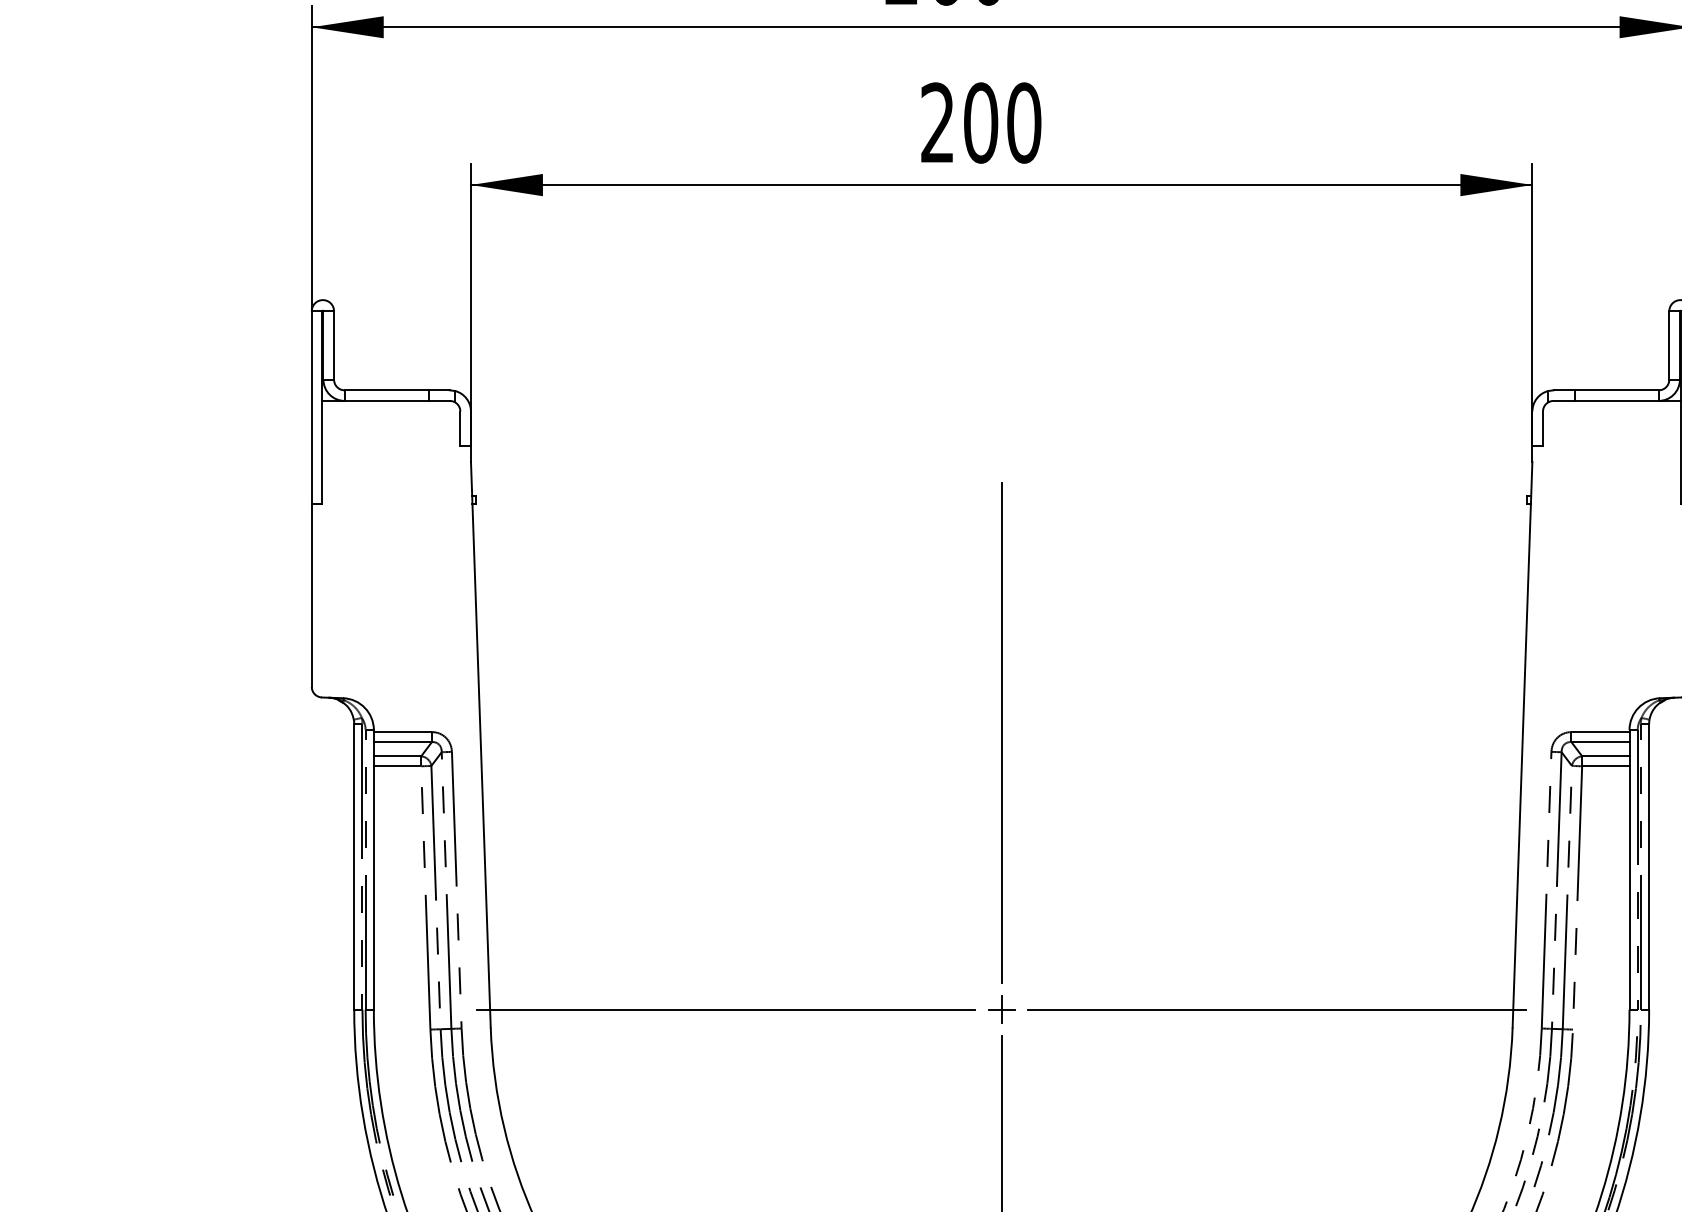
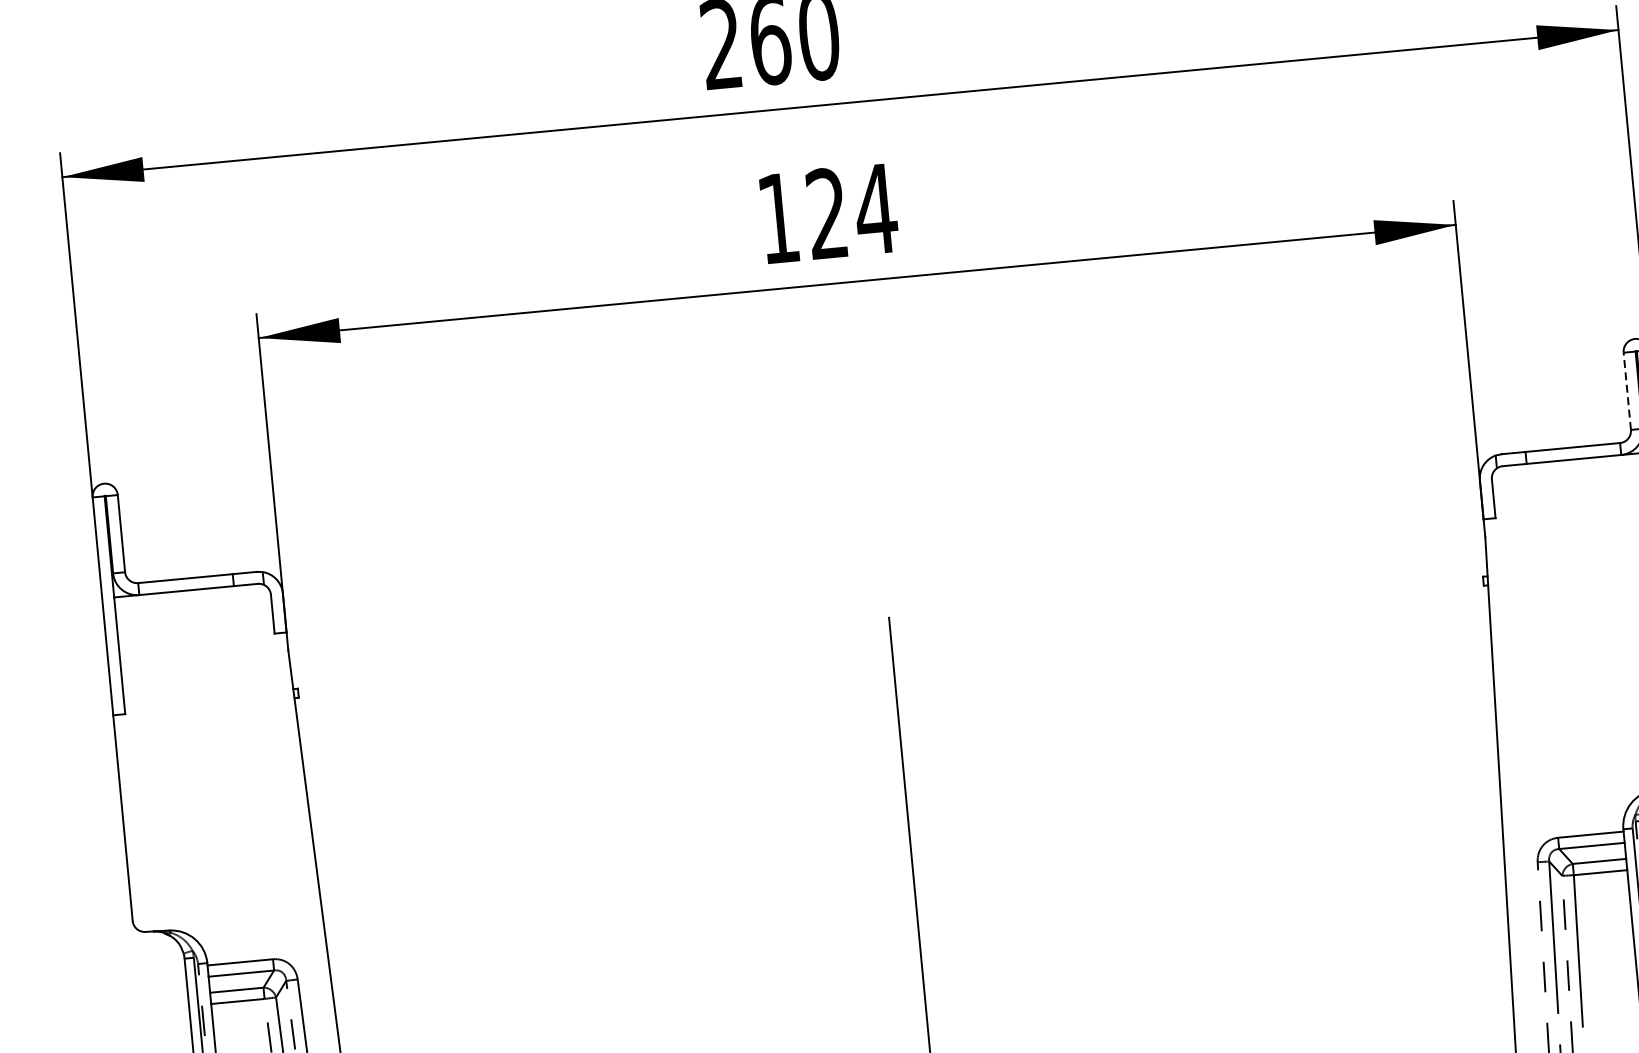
text: (981, 122) -> (827, 213), 200 -> 124
line: (1669, 344) -> (1627, 390), solid -> dashed

